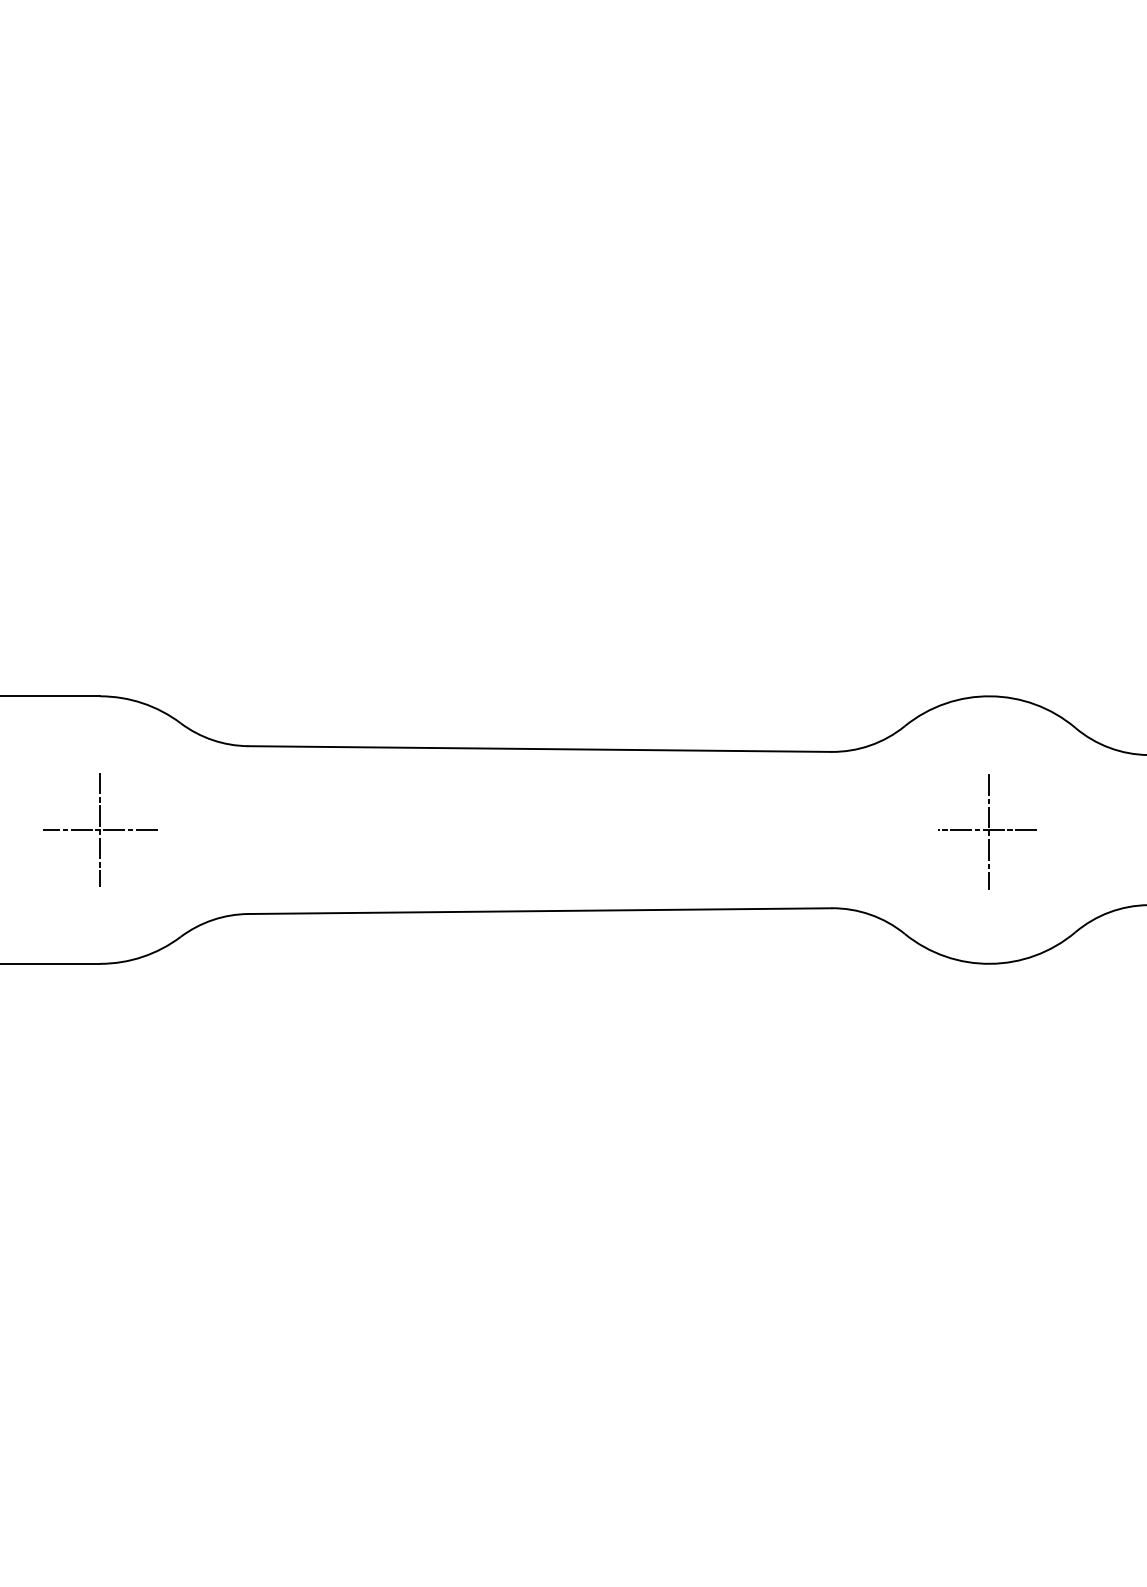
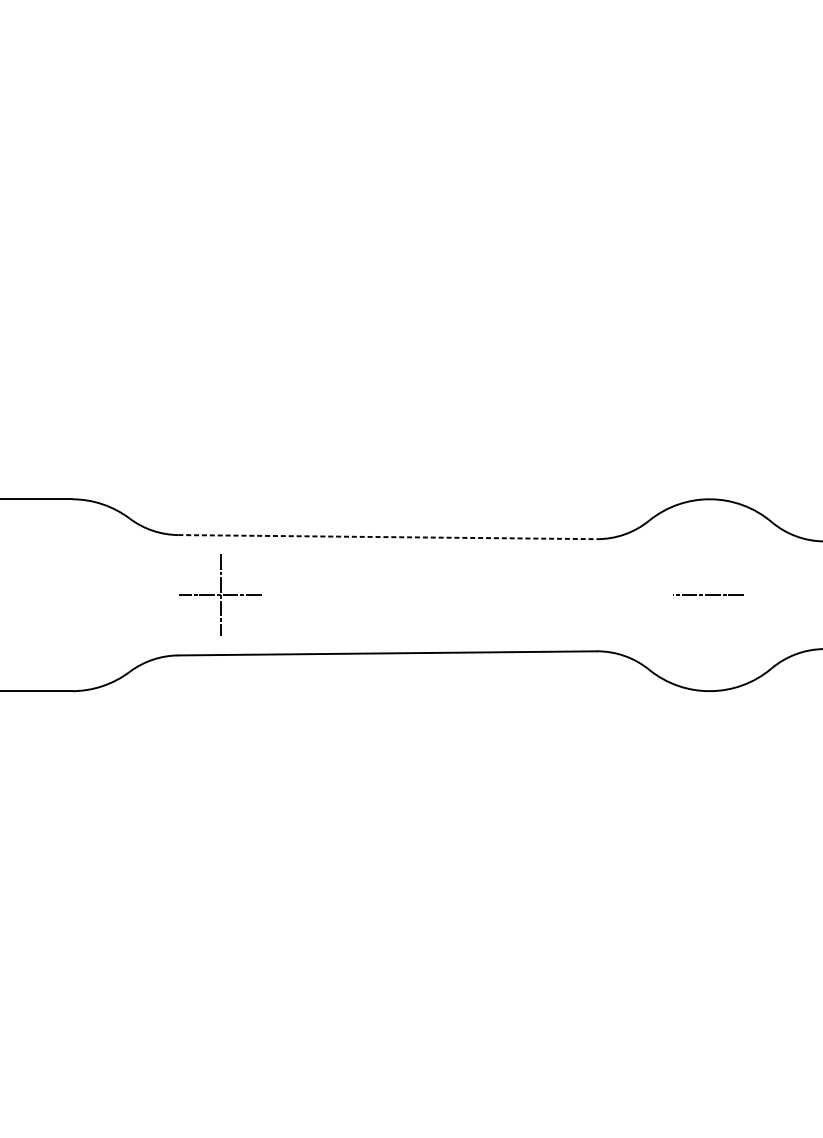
line: (539, 749) -> (387, 537), solid -> dashed
part: (100, 829) -> (220, 594), moved
line: (989, 832) -> (709, 596), removed

